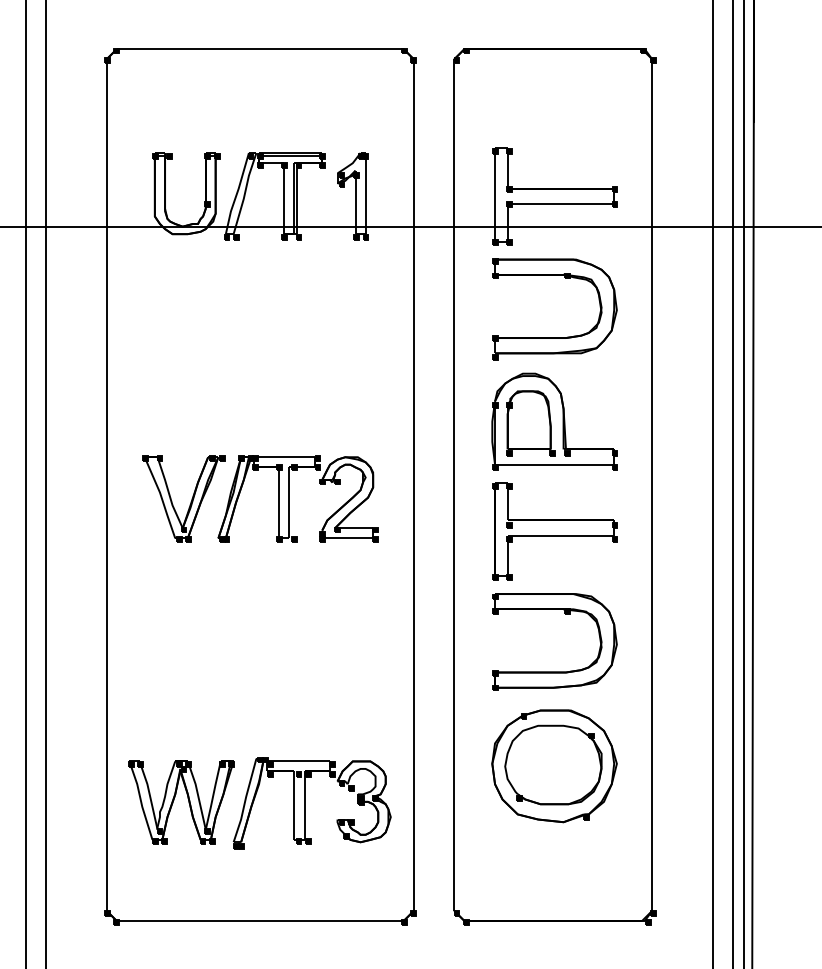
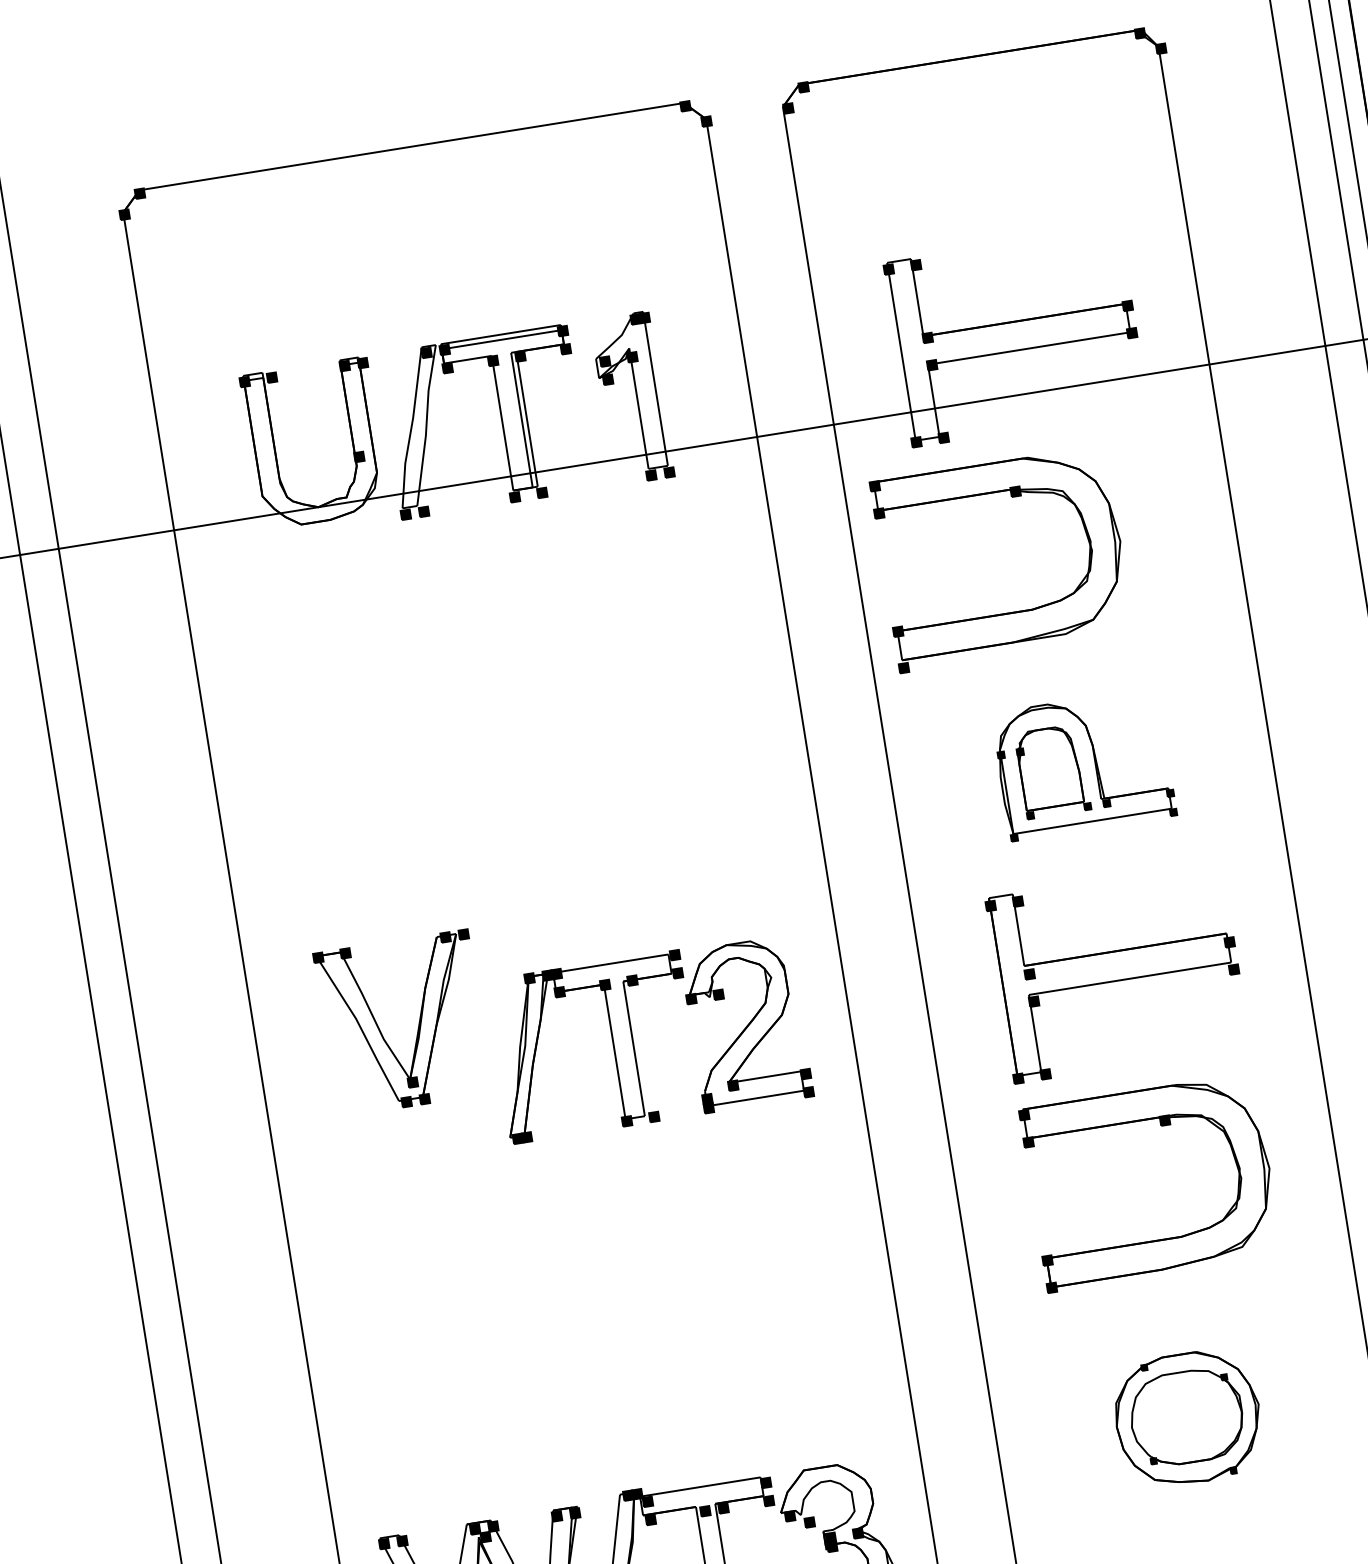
part: (554, 337) -> (1010, 612), moved
part: (554, 421) -> (1083, 763), size x0.7
part: (289, 498) -> (633, 1040), moved
part: (554, 766) -> (1188, 1418), size x0.6

